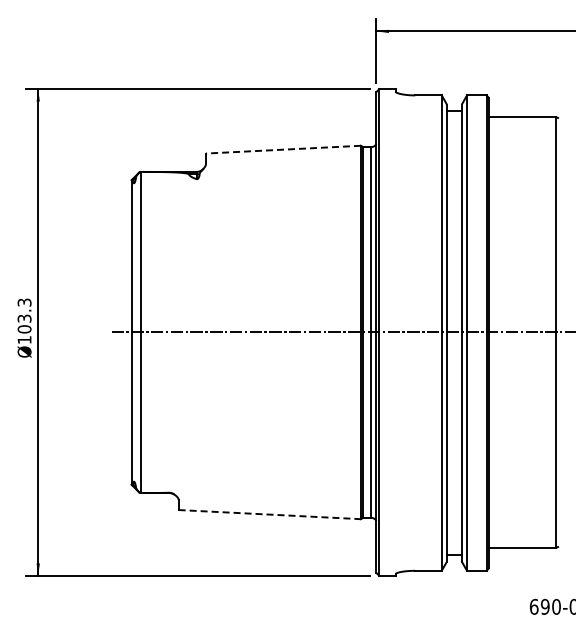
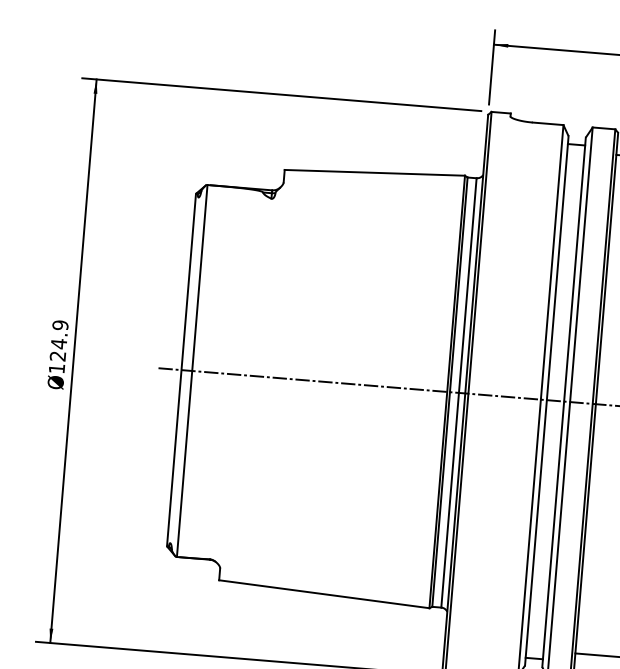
line: (283, 149) -> (374, 172), dashed -> solid
text: (24, 315) -> (59, 340), Ø103.3 -> Ø124.9
line: (270, 514) -> (325, 594), dashed -> solid

